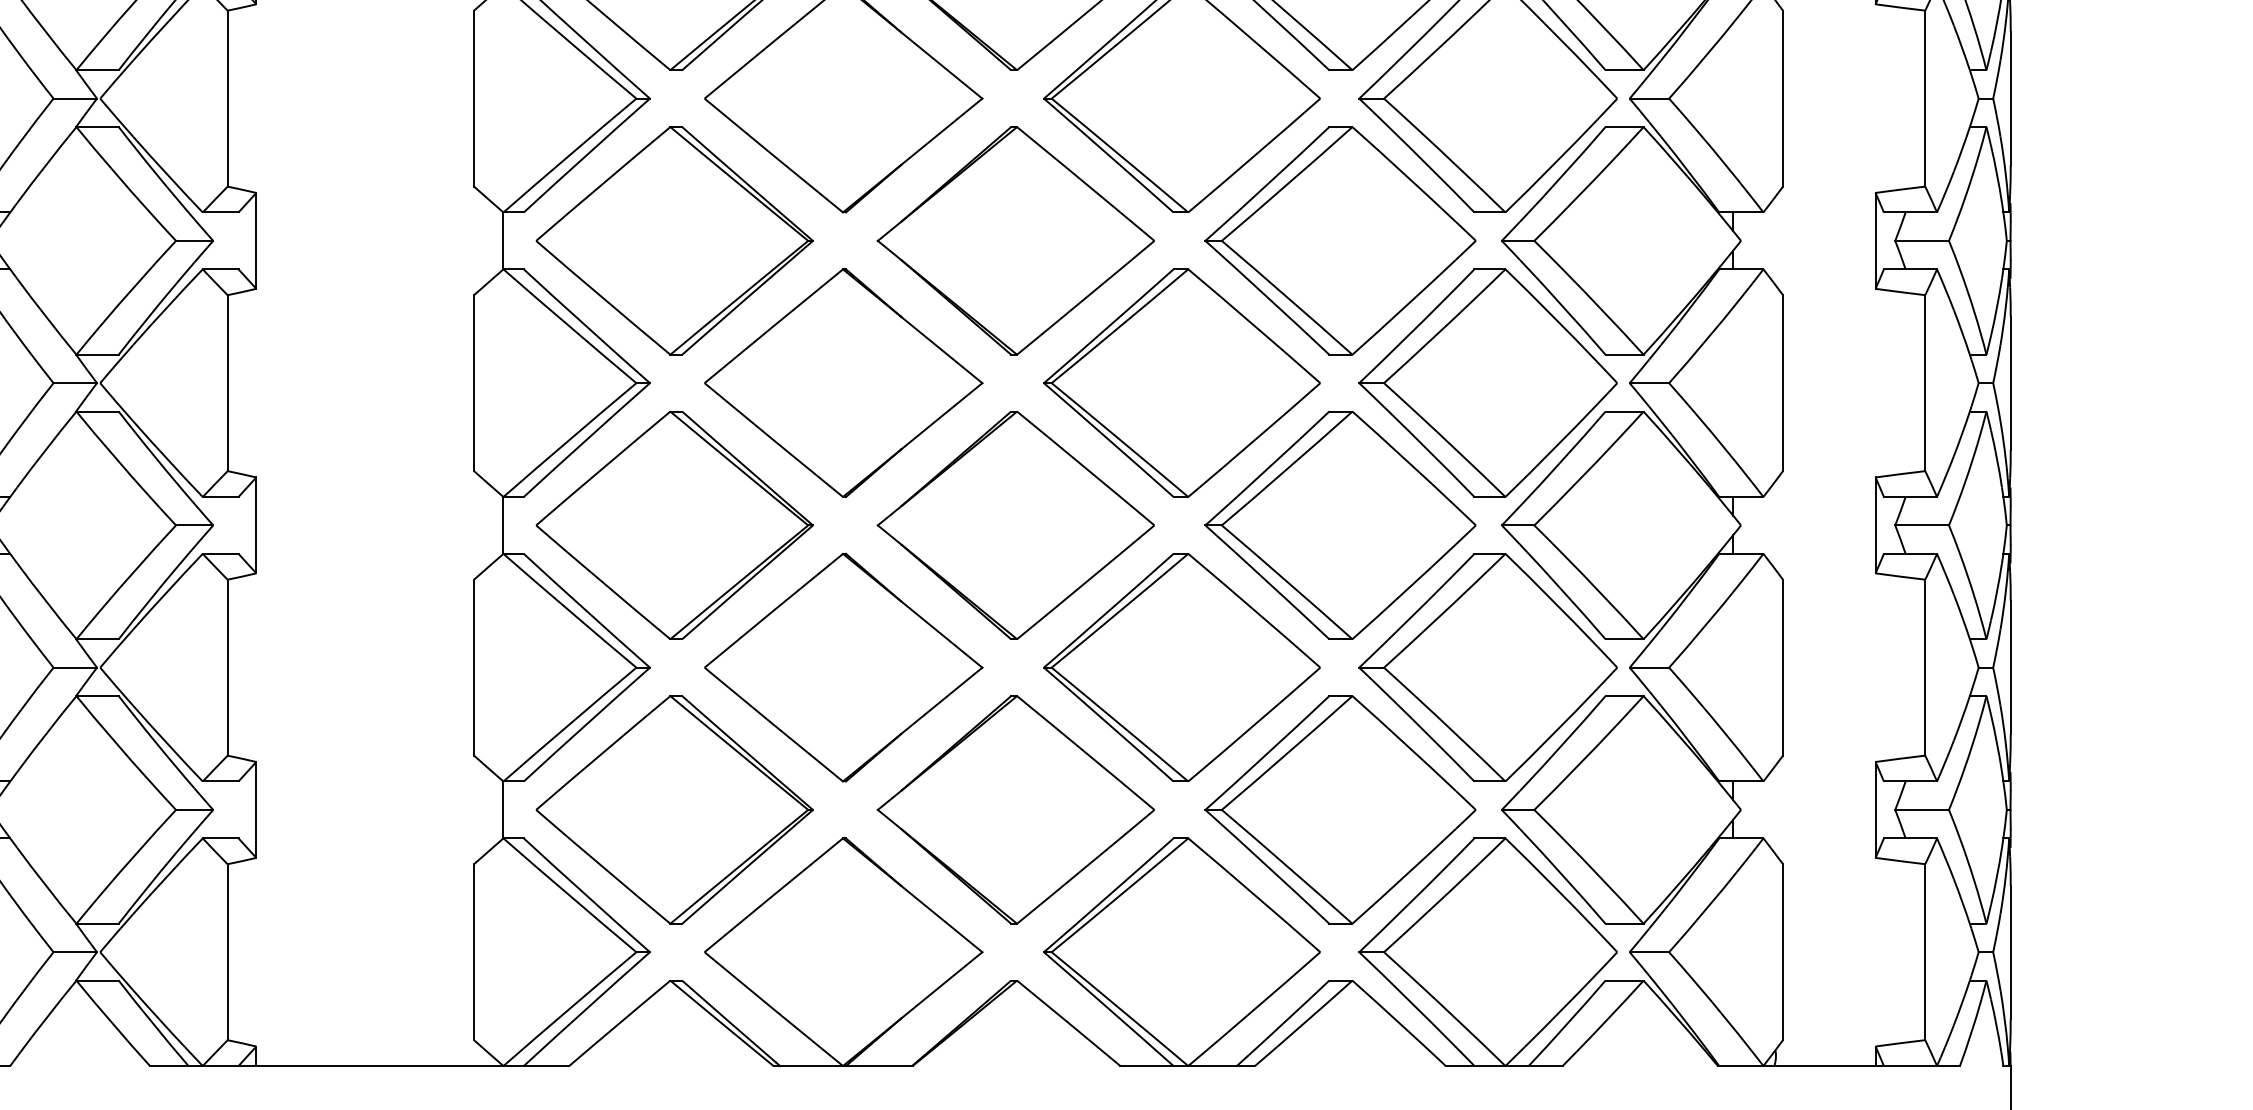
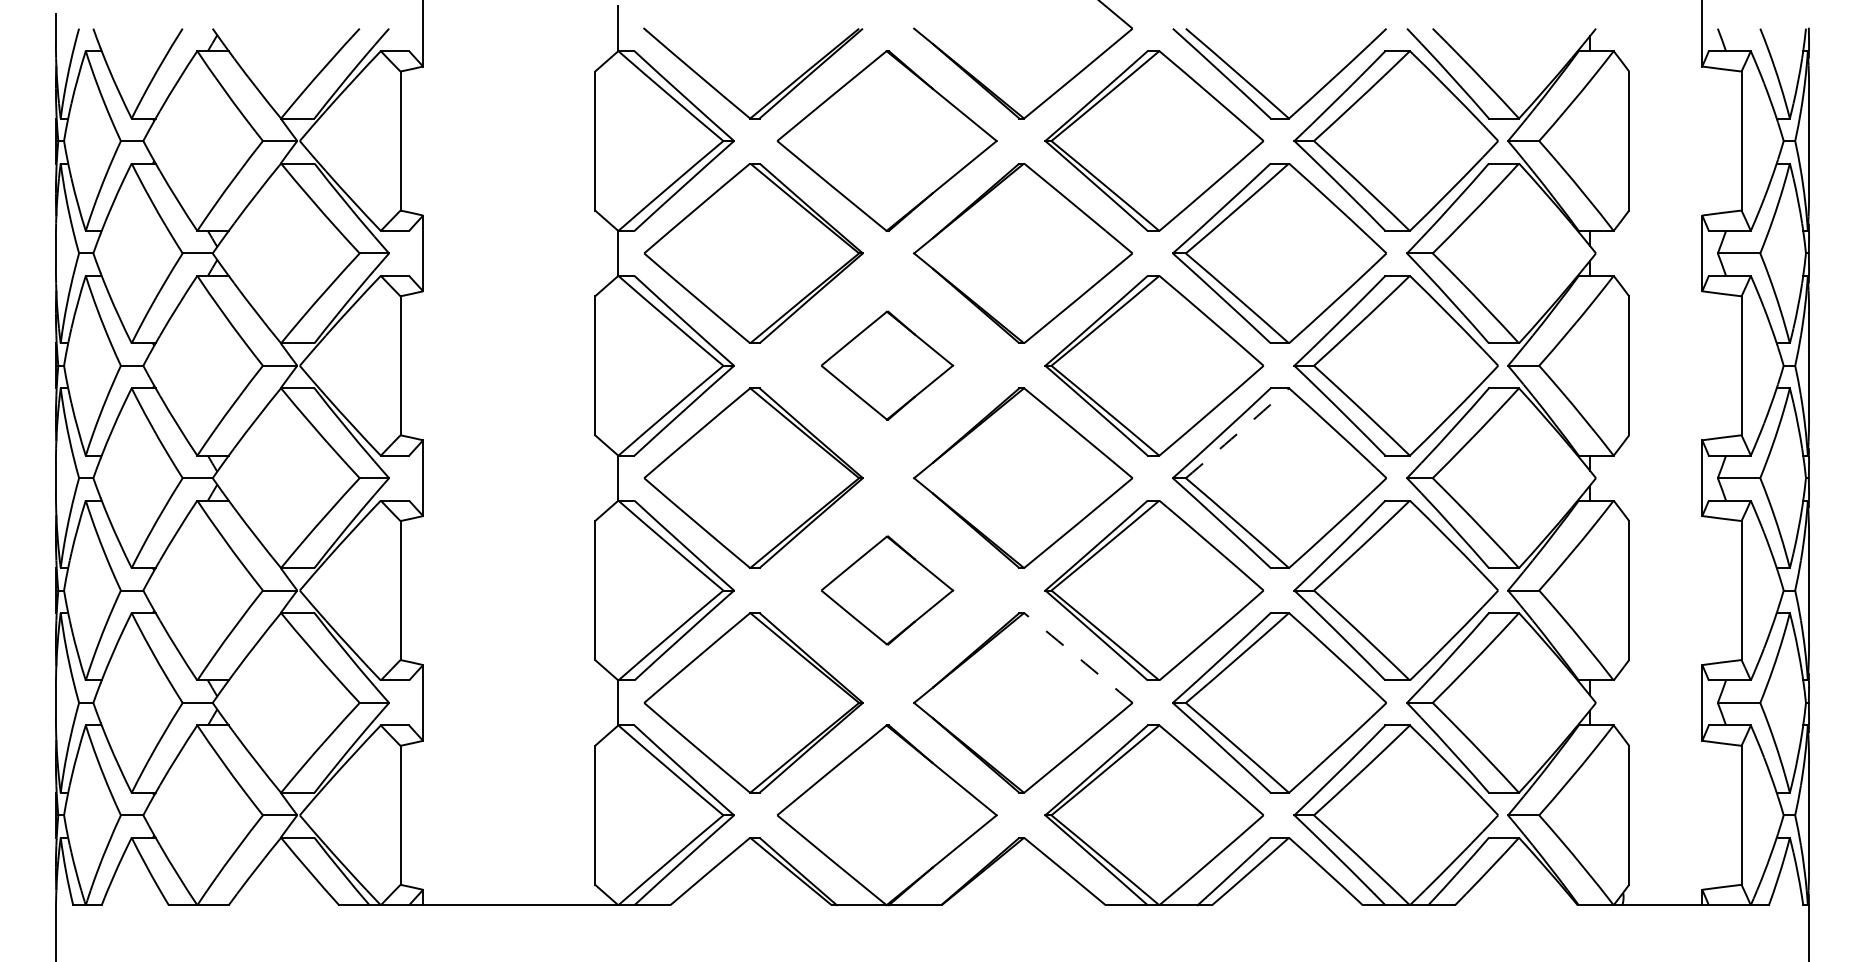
part: (844, 382) -> (887, 365), size x0.6
arc: (1287, 468) -> (1237, 433), solid -> dashed
part: (844, 667) -> (887, 590), size x0.6
arc: (1085, 752) -> (1078, 657), solid -> dashed

